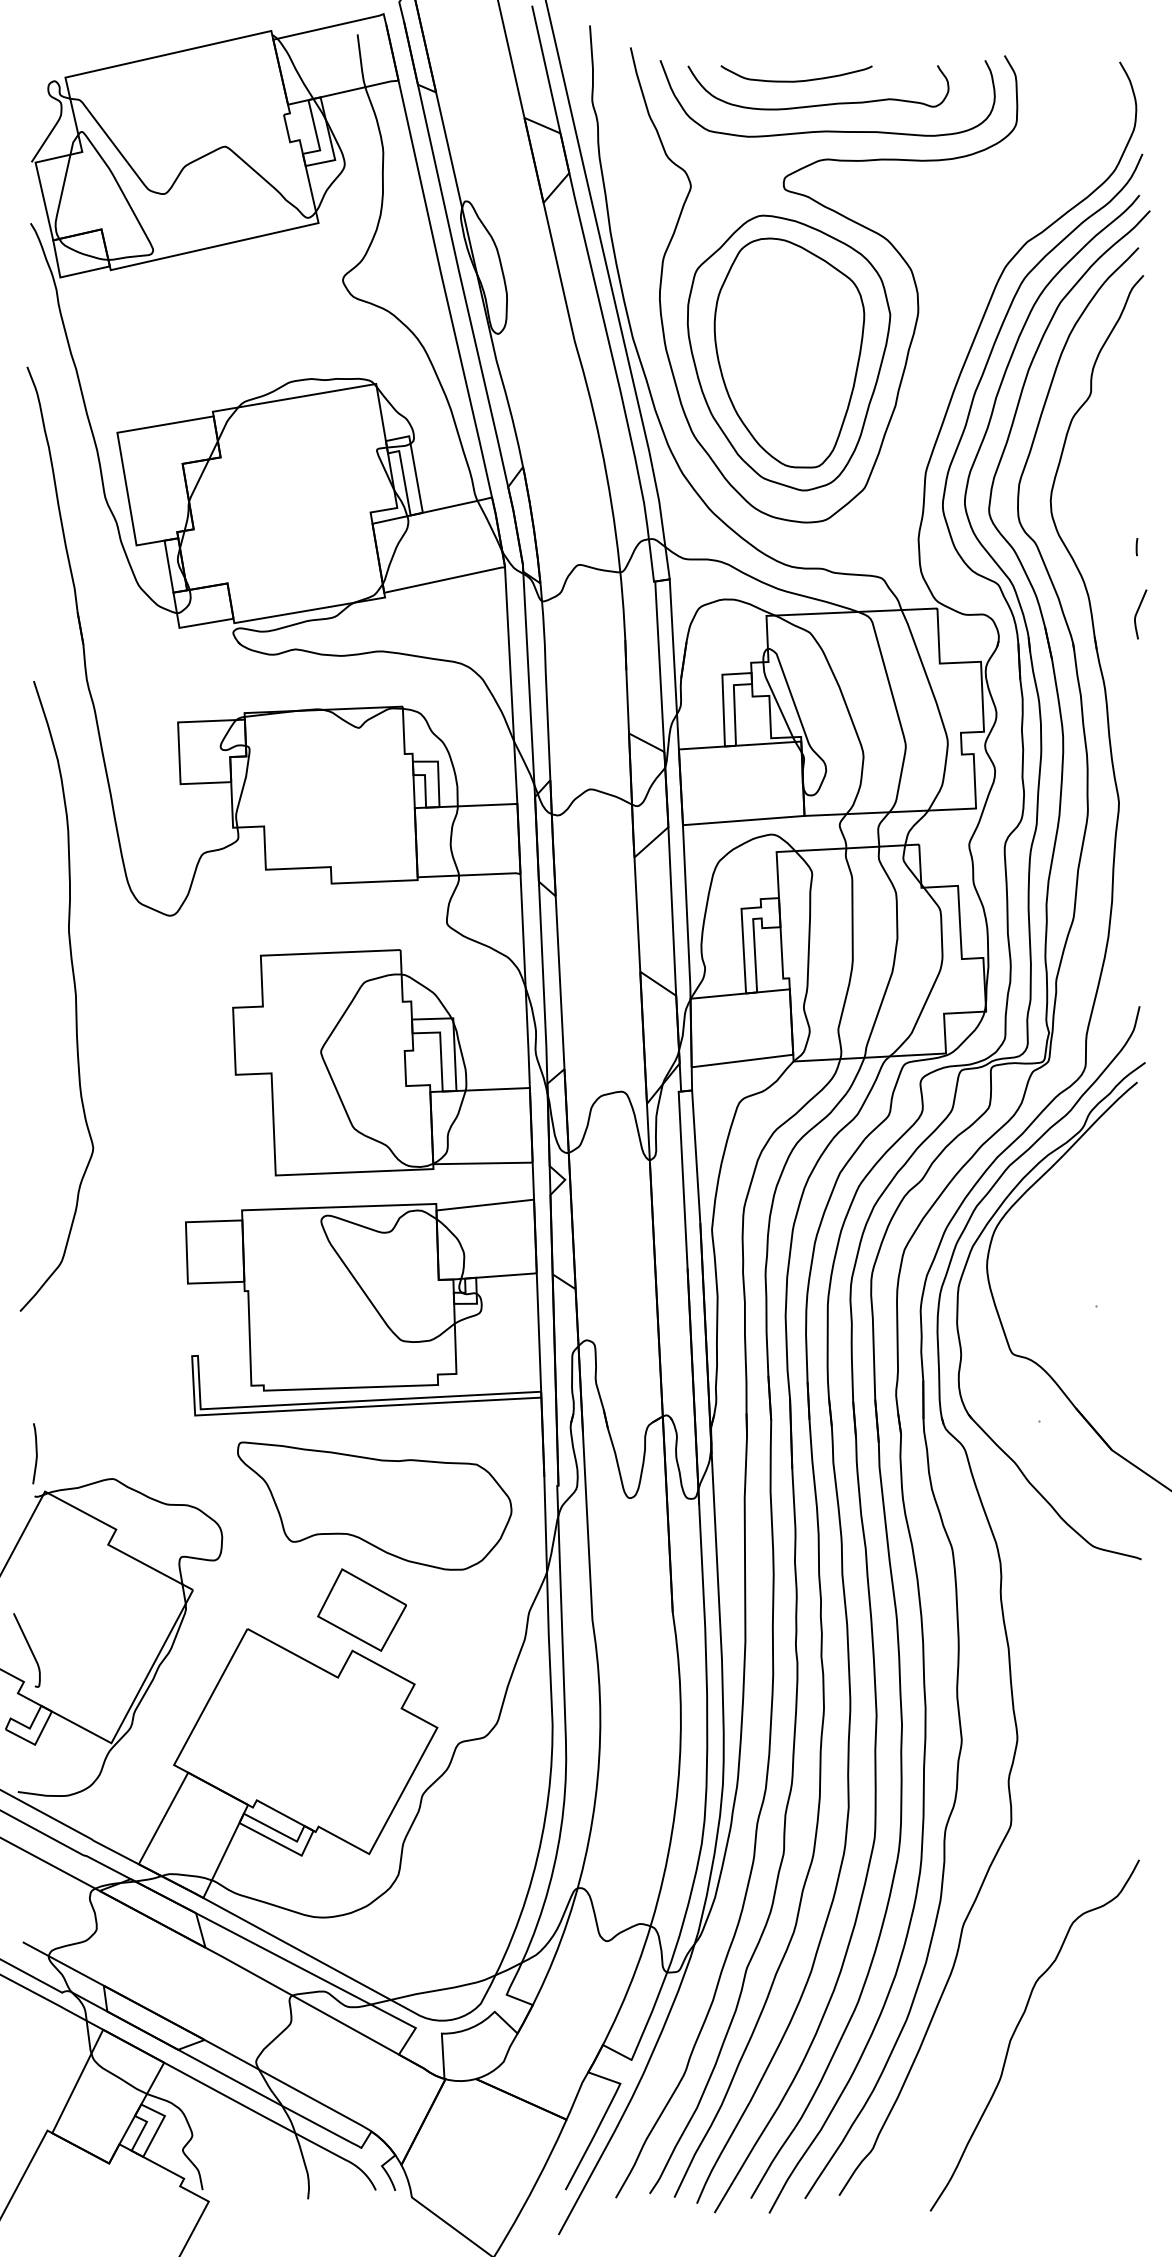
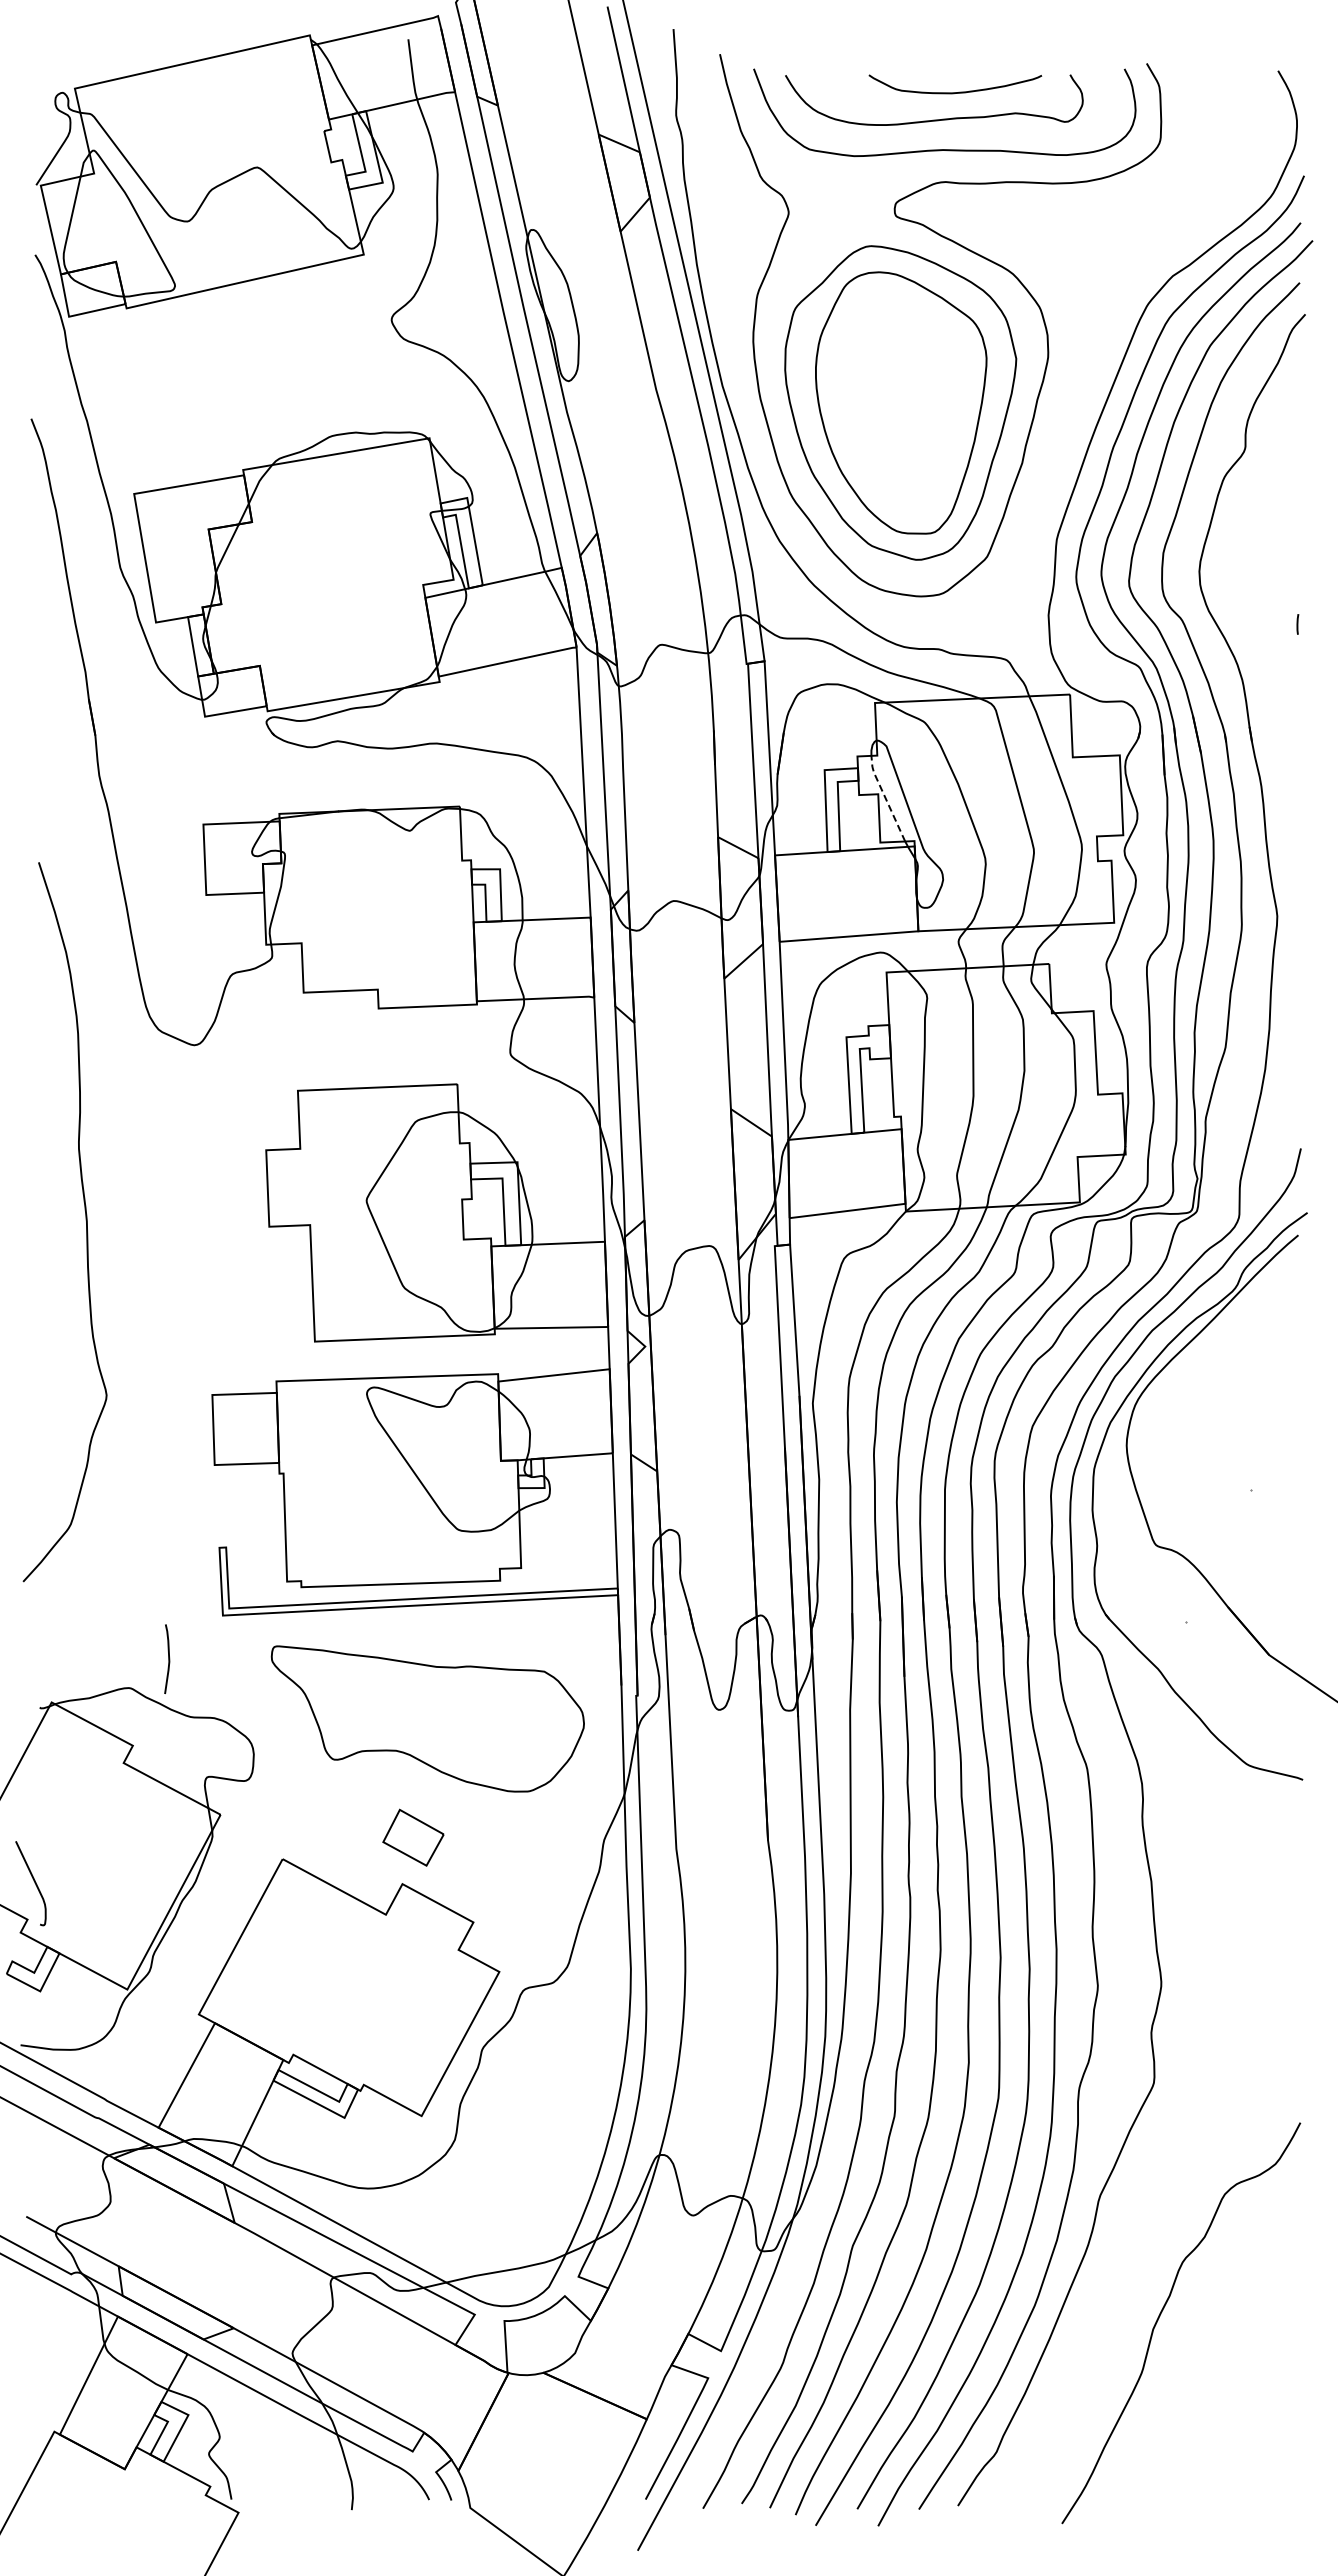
curve: (796, 81) -> (955, 92), moved
curve: (1137, 613) -> (1298, 700), removed
line: (775, 699) -> (885, 798), solid -> dashed
curve: (74, 994) -> (85, 1220), moved
curve: (36, 1453) -> (168, 1658), moved
part: (362, 1609) -> (413, 1837), size x0.6

